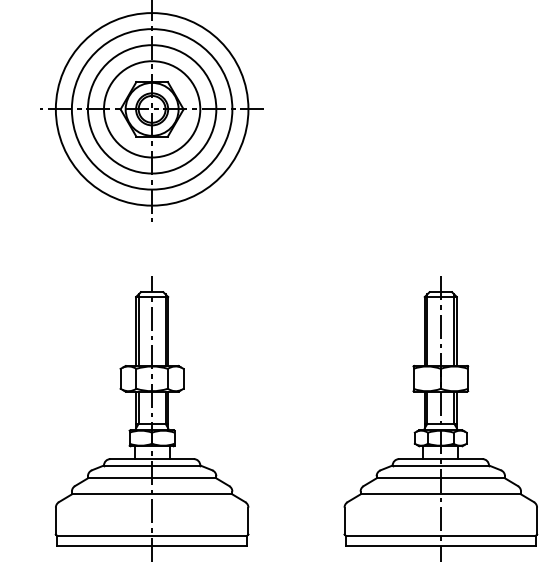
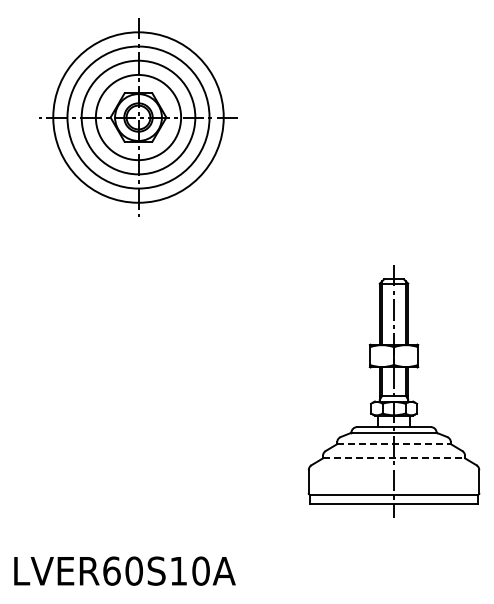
part: (152, 418) -> (138, 391), removed
line: (441, 478) -> (394, 444), solid -> dashed
line: (441, 494) -> (394, 458), solid -> dashed

